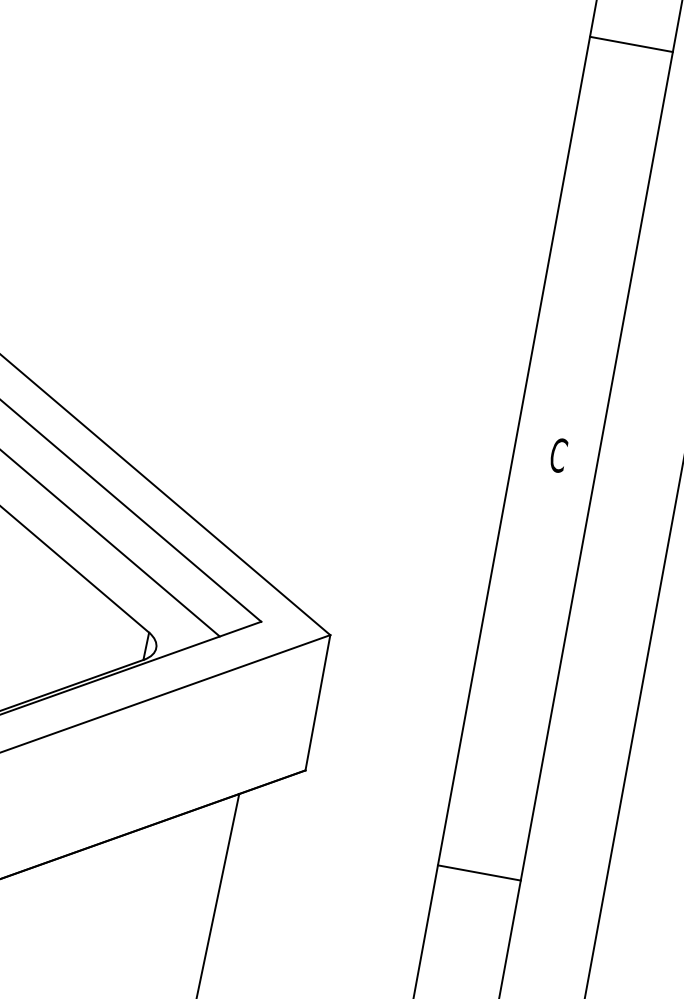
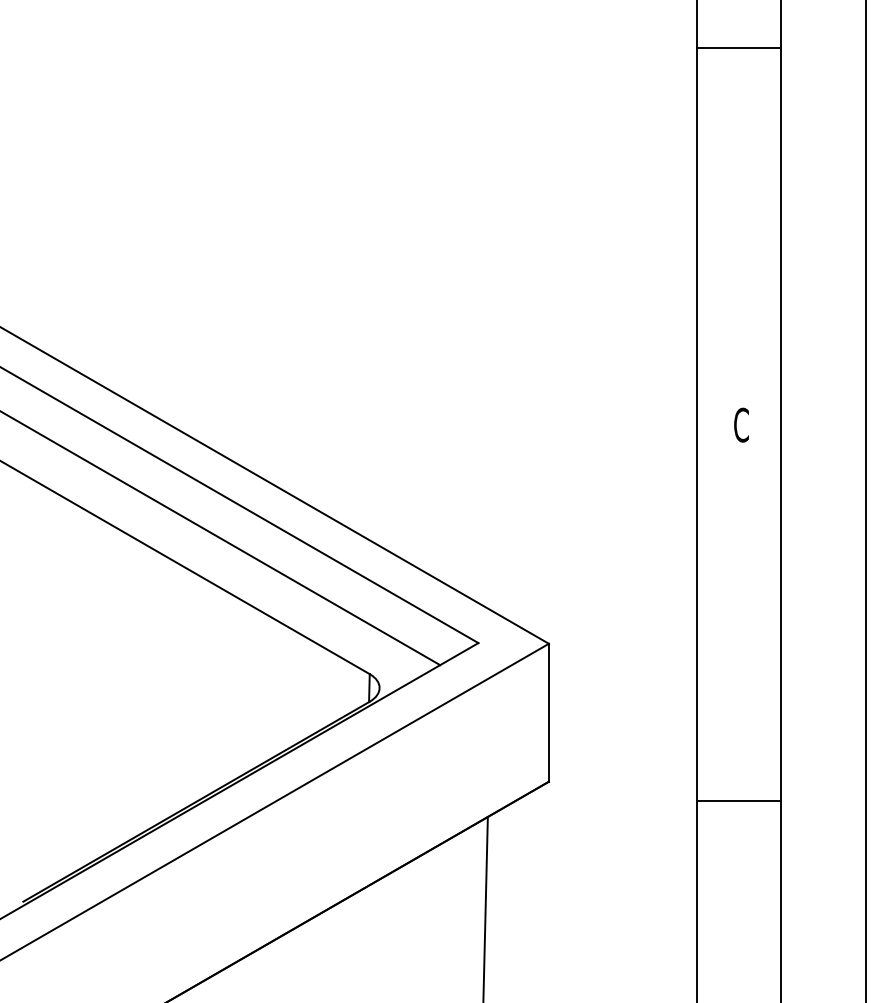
line: (631, 44) -> (738, 47), moved
line: (478, 873) -> (738, 801), moved

